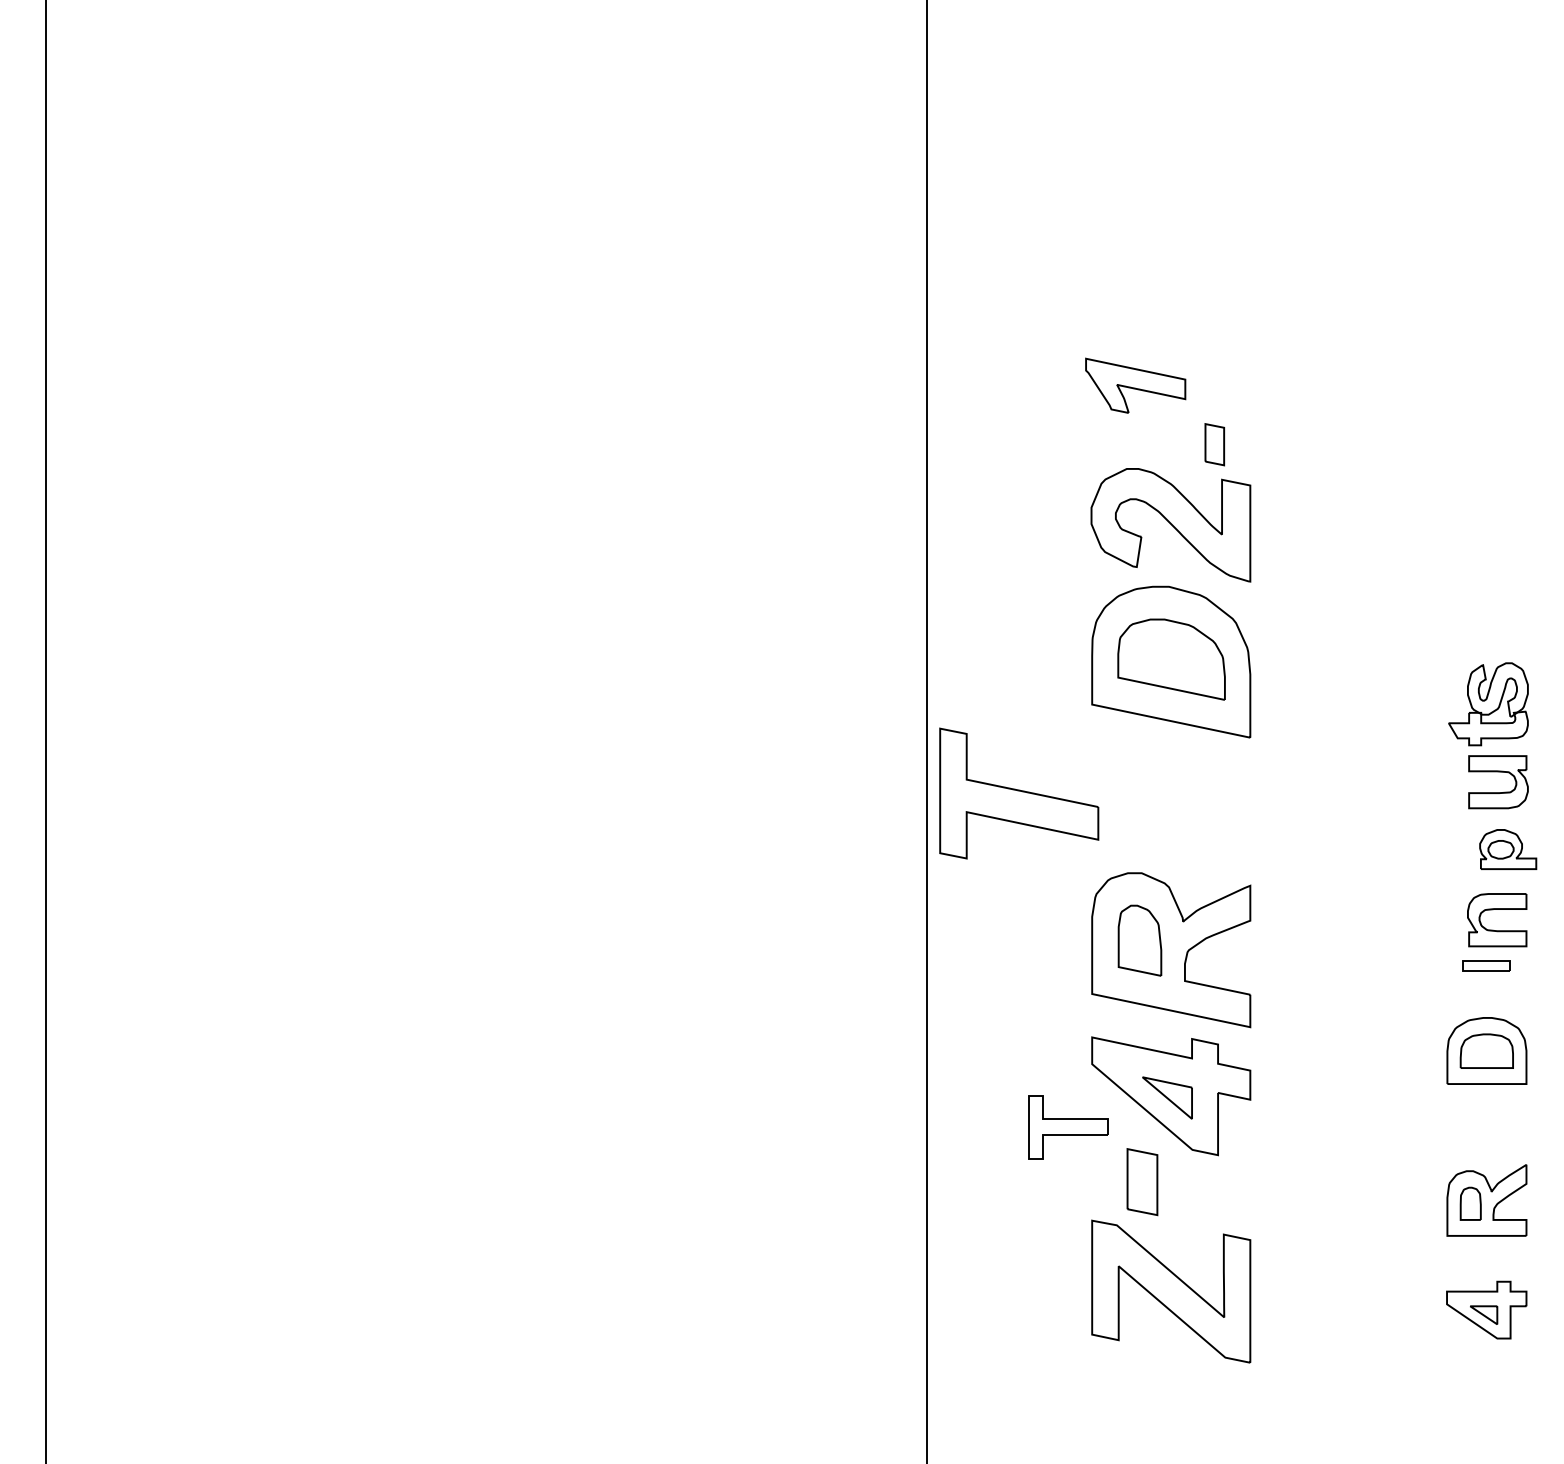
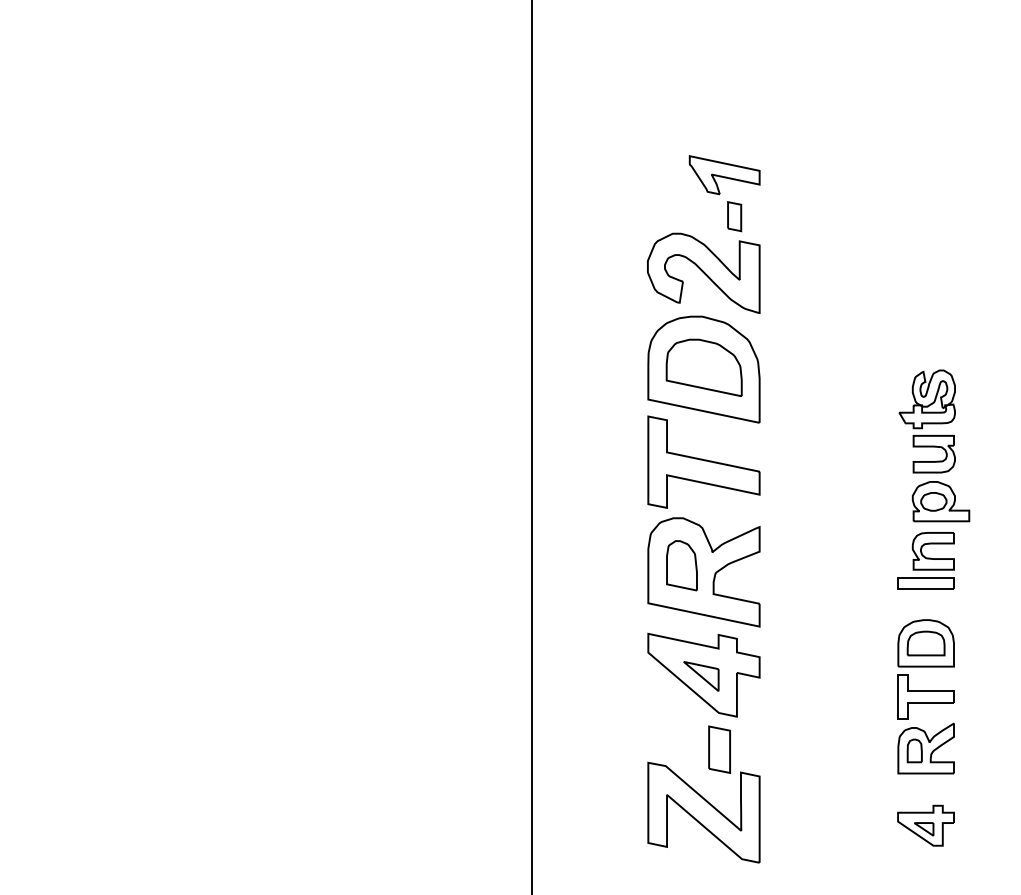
part: (1135, 385) -> (724, 175), moved
part: (1019, 793) -> (704, 462), moved
part: (1508, 849) -> (941, 501), size x1.43
part: (1486, 965) -> (925, 583), size x1.67
part: (1068, 1127) -> (925, 697), moved
part: (1142, 1182) -> (719, 750), moved

